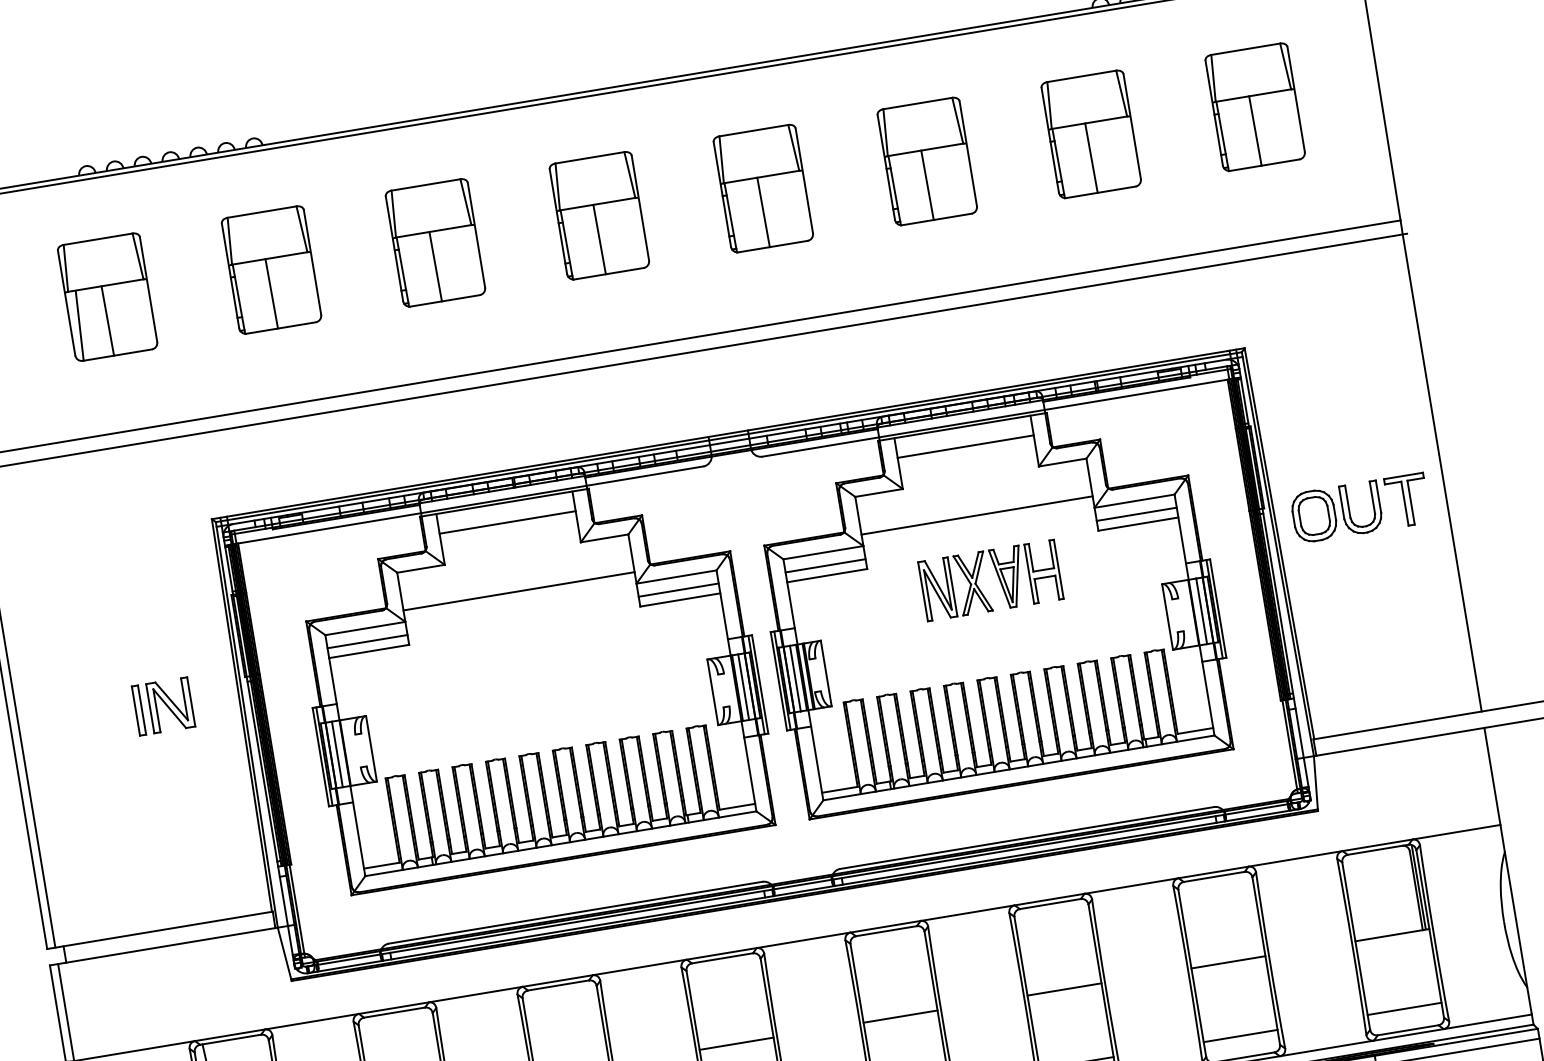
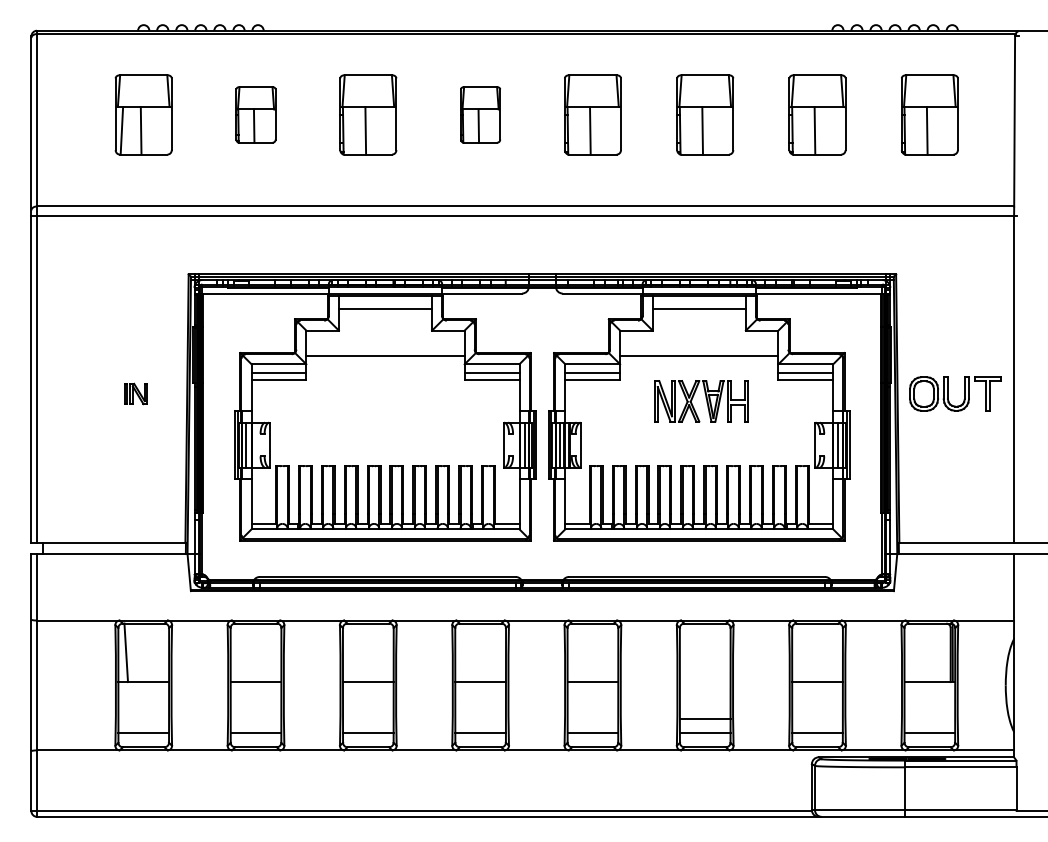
part: (599, 215) -> (480, 114), size x0.7
part: (270, 269) -> (255, 114), size x0.7
part: (163, 705) -> (135, 393), size x0.6
line: (1063, 990) -> (704, 719), moved

